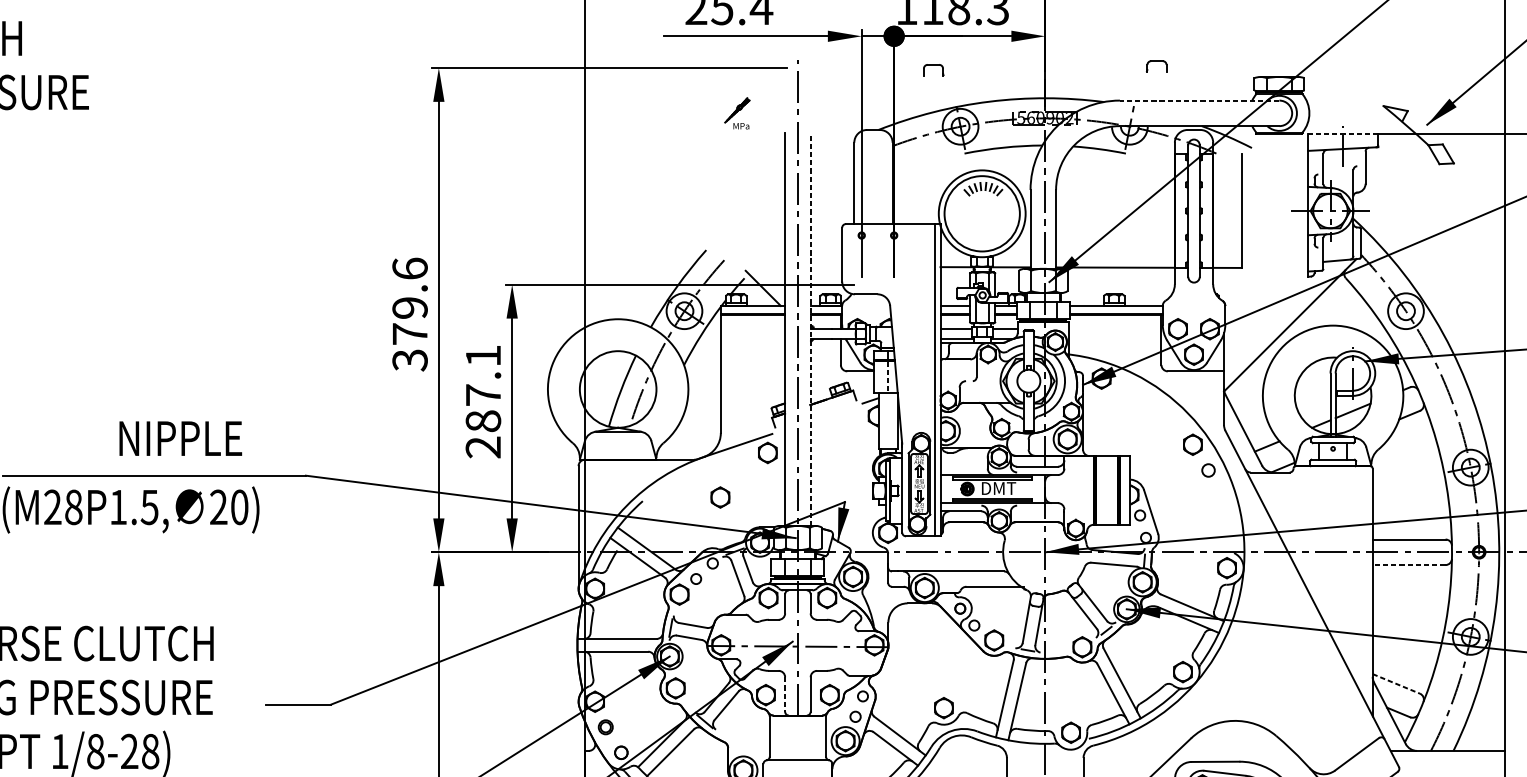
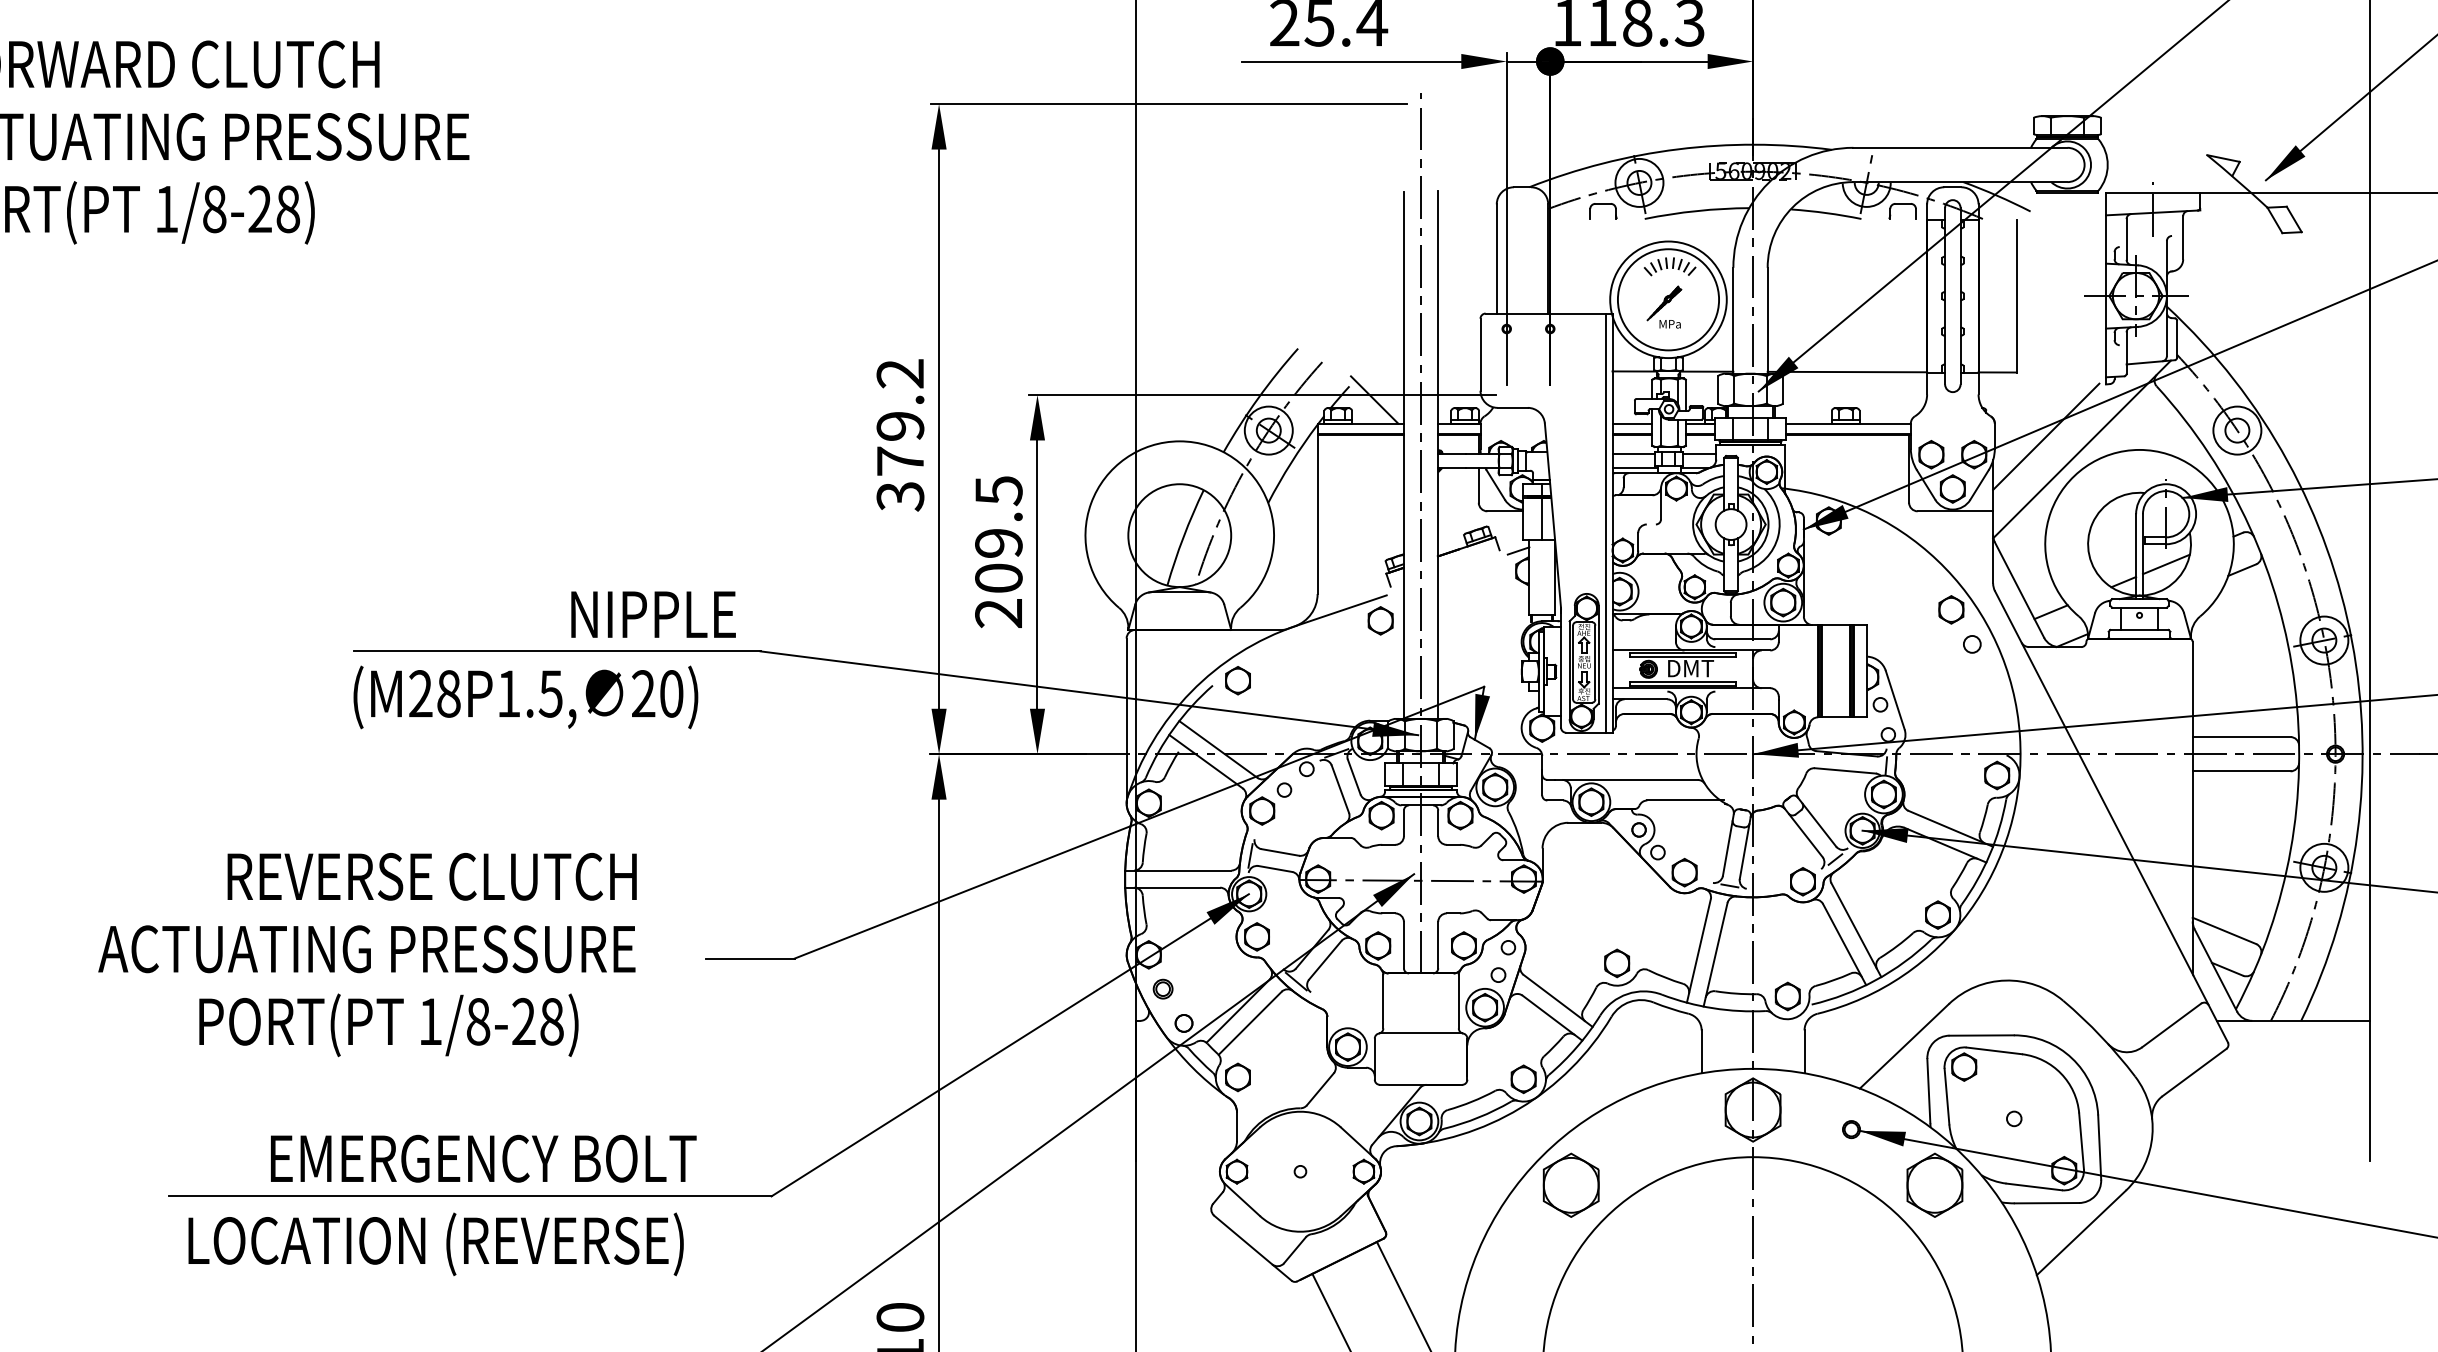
part: (1156, 61) -> (1902, 204), moved
part: (933, 65) -> (1603, 204), moved
line: (1198, 100) -> (1959, 147), dashed -> solid
part: (737, 113) -> (1664, 306), moved
line: (1342, 134) -> (2152, 193), dashed -> solid
text: (410, 268) -> (900, 373), 379.6 -> 379.2
line: (1263, 315) -> (2046, 436), added
line: (810, 329) -> (1437, 454), dashed -> solid
line: (888, 376) -> (1542, 518), dashed -> solid
text: (483, 388) -> (998, 534), 287.1 -> 209.5
text: (180, 438) -> (653, 614), moved
part: (720, 497) -> (1237, 680), moved
line: (1409, 565) -> (2241, 771), dashed -> solid
line: (1396, 684) -> (2224, 931), dashed -> solid
line: (784, 694) -> (1403, 945), dashed -> solid

